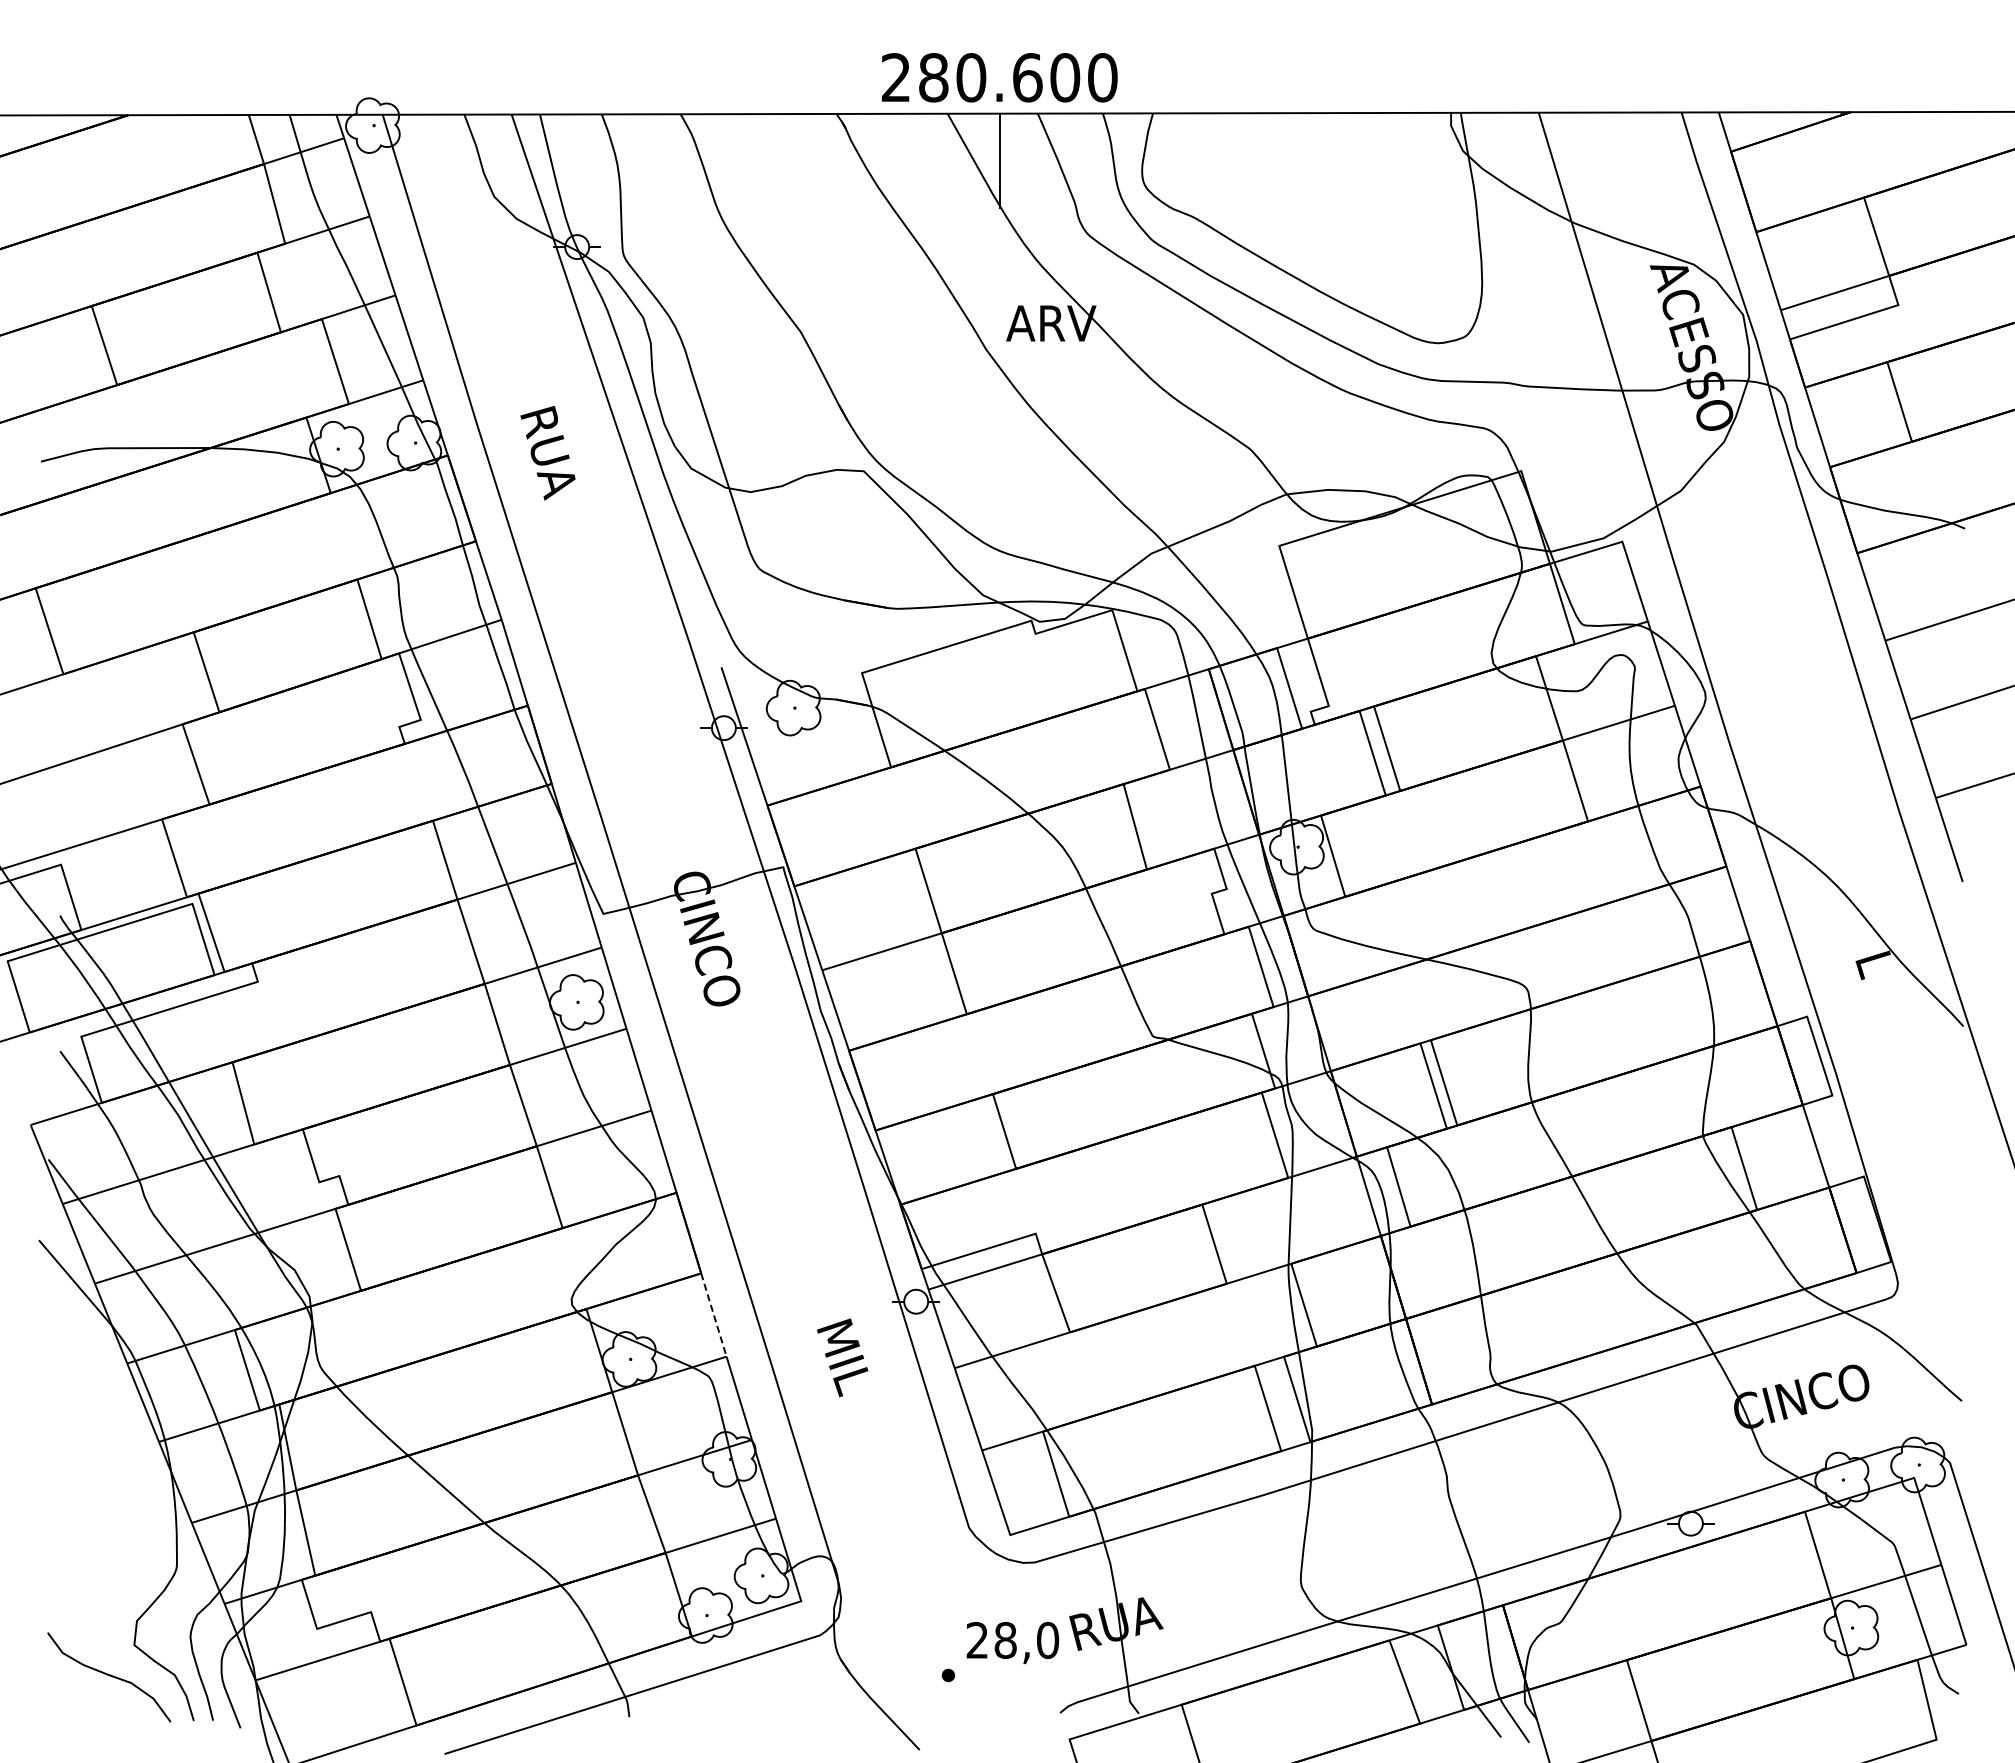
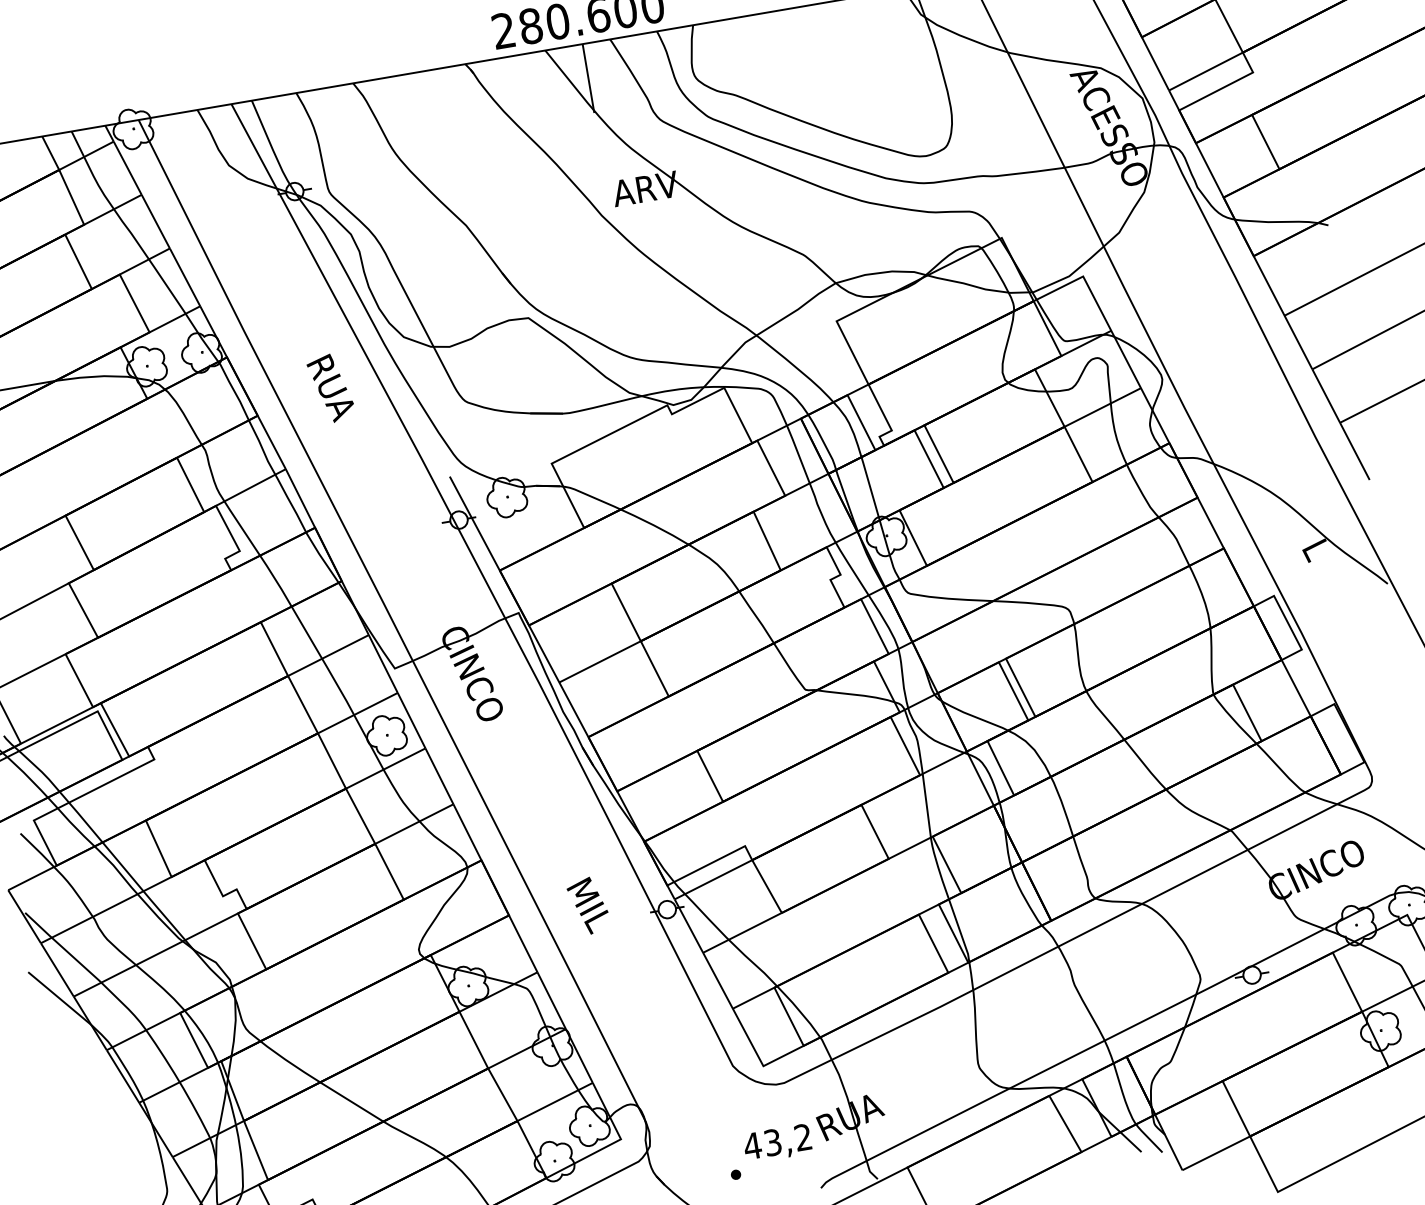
text: (547, 452) -> (330, 388), moved
line: (713, 1315) -> (523, 944), dashed -> solid
text: (842, 1357) -> (588, 905), moved
text: (1012, 1639) -> (777, 1141), 28,0 -> 43,2

